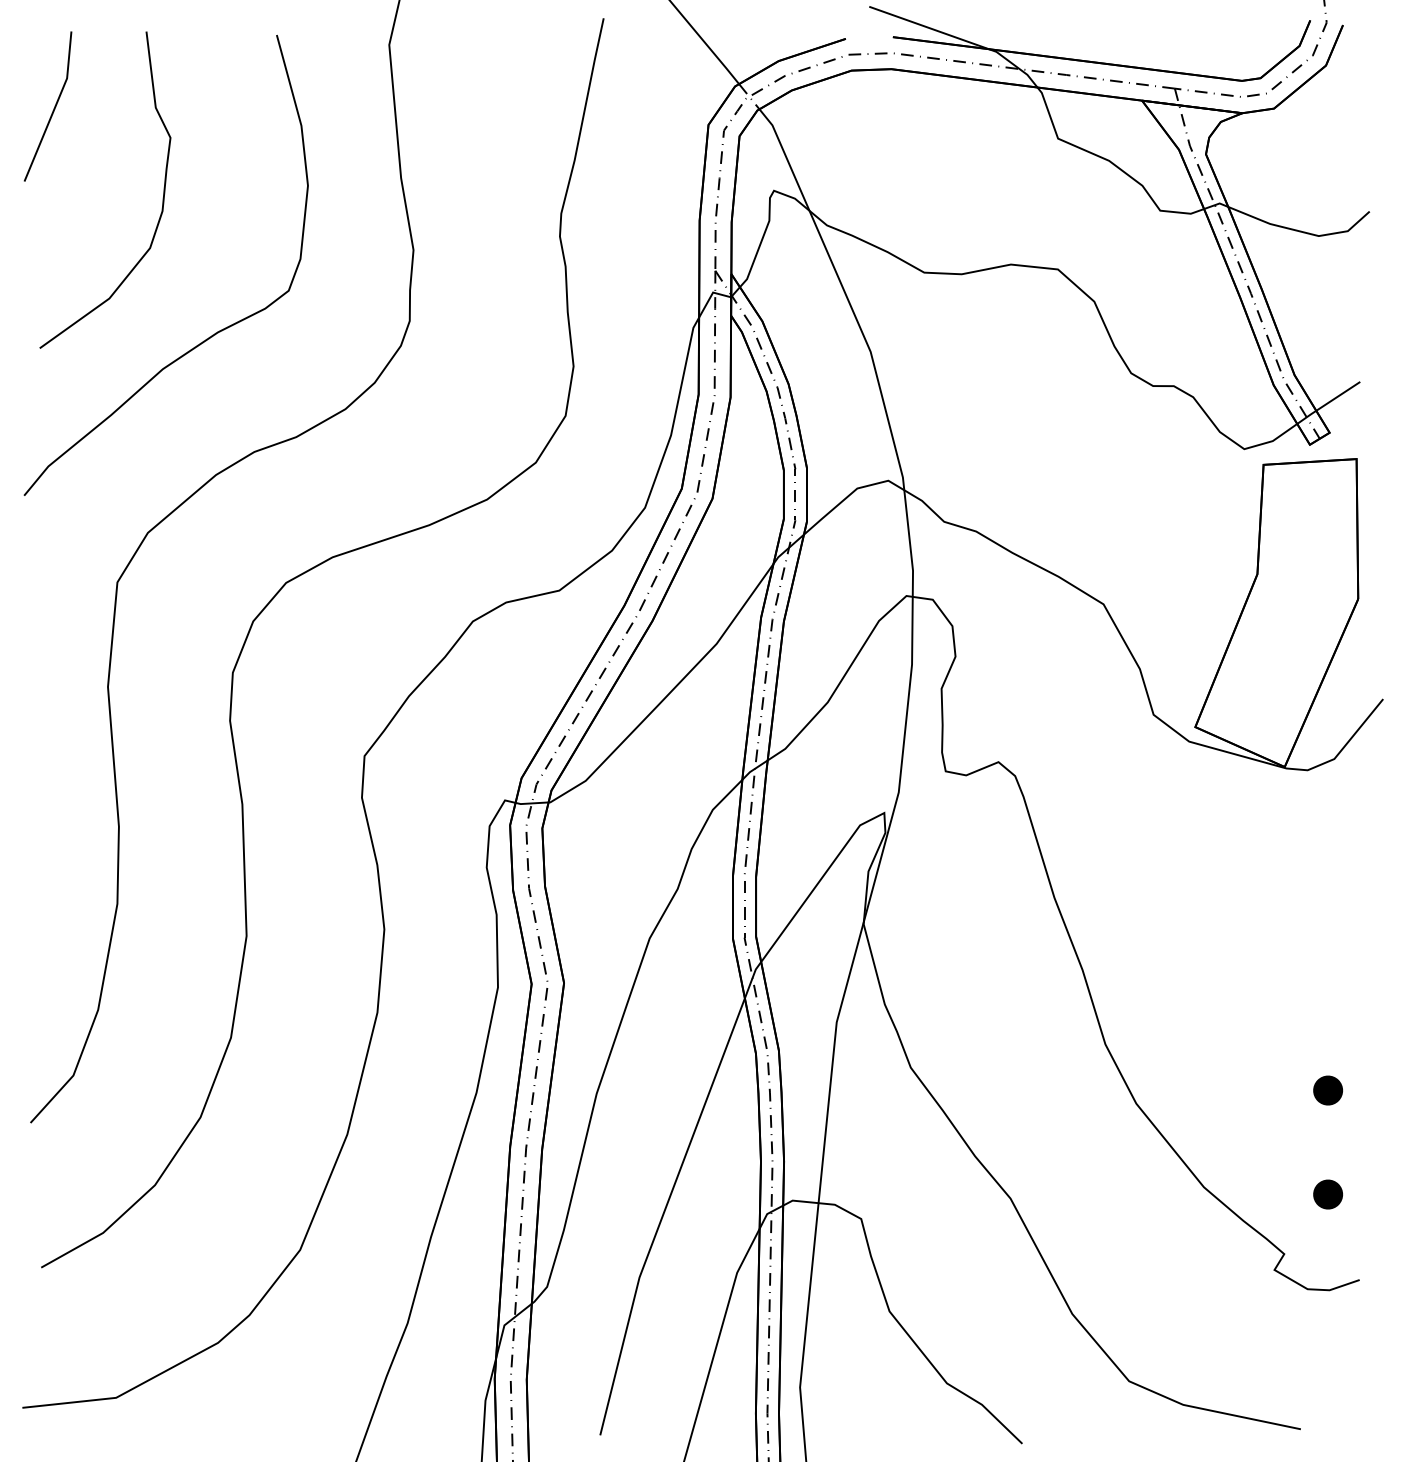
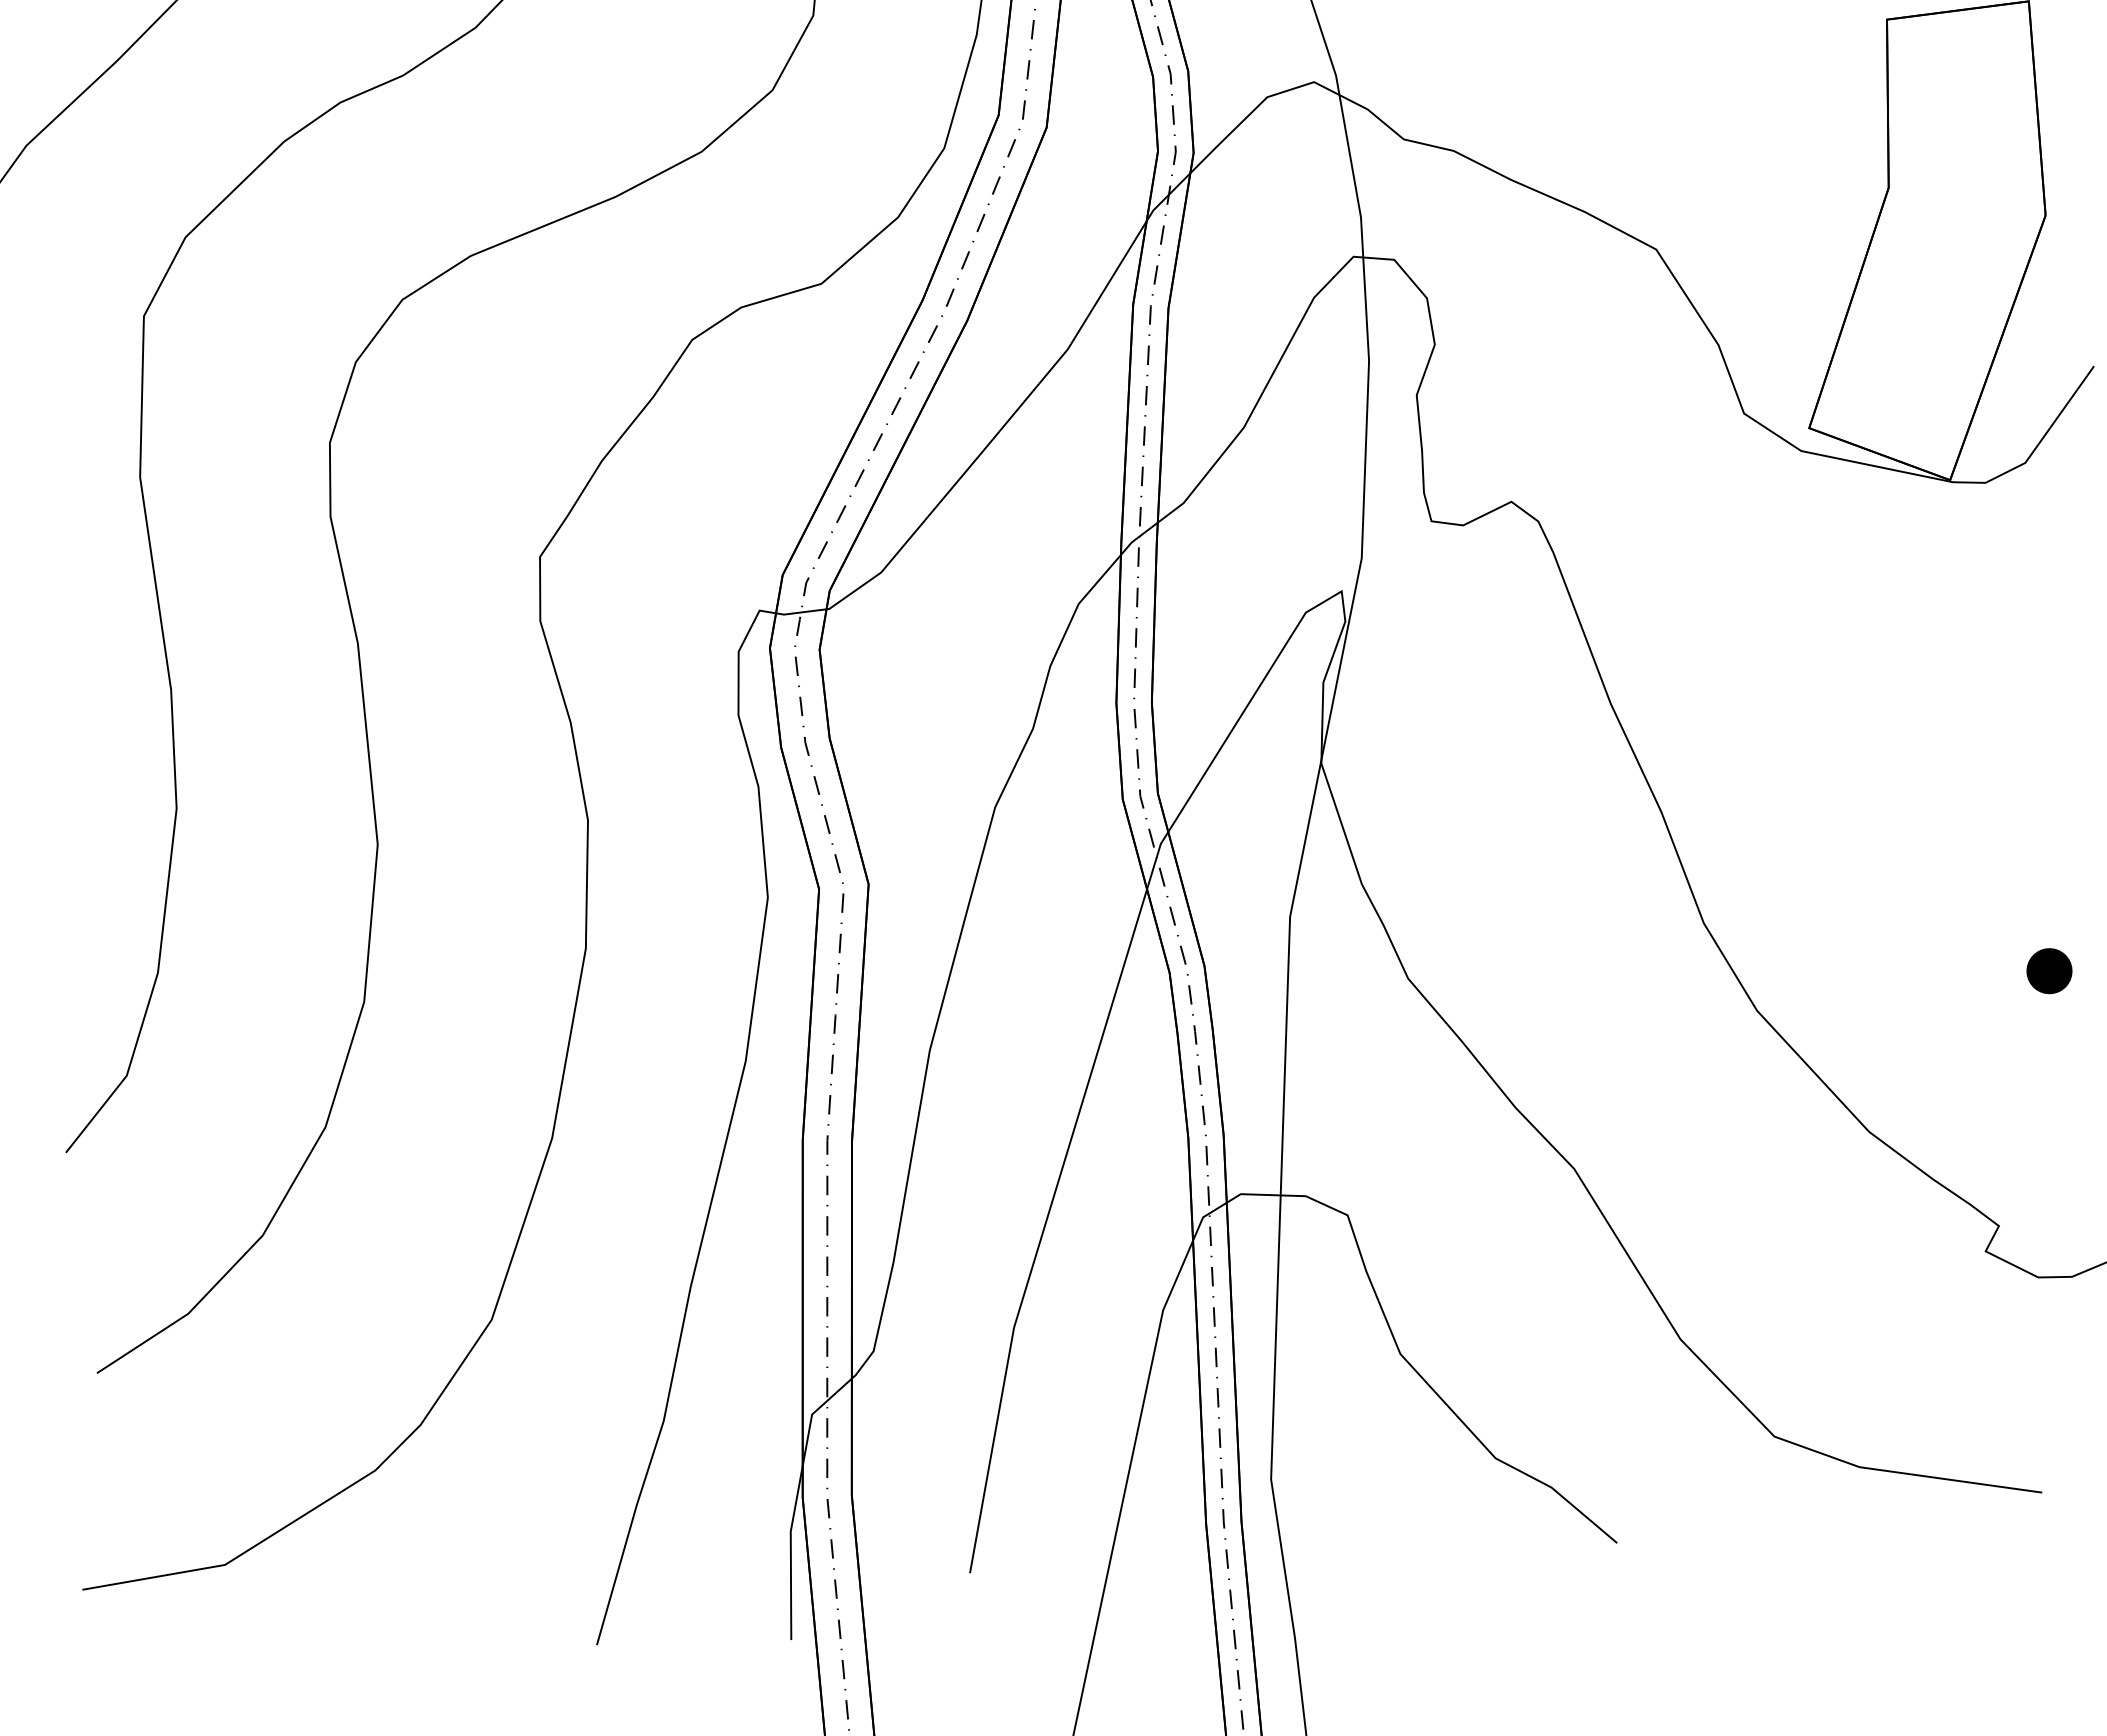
part: (1327, 1194) -> (2059, 1130), removed

